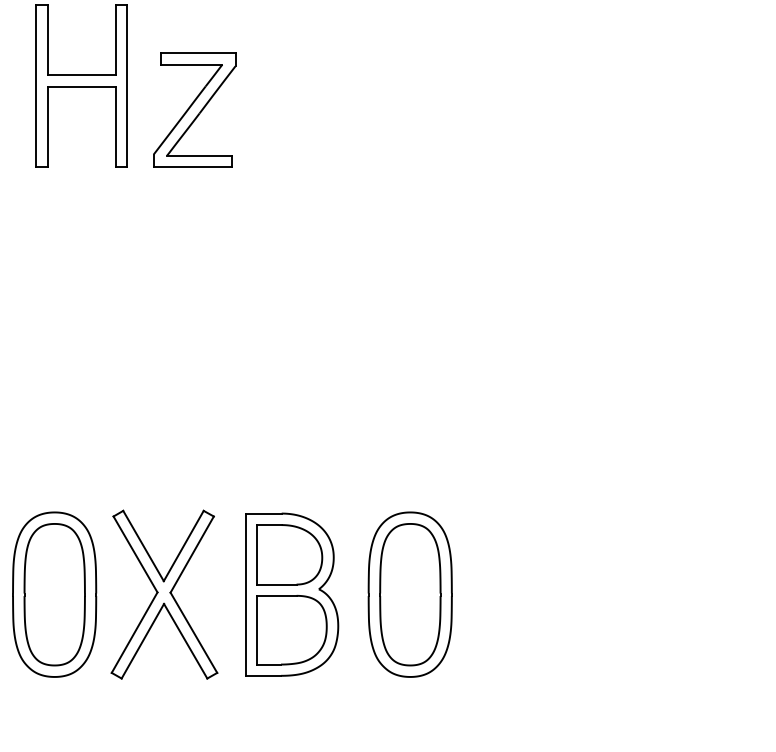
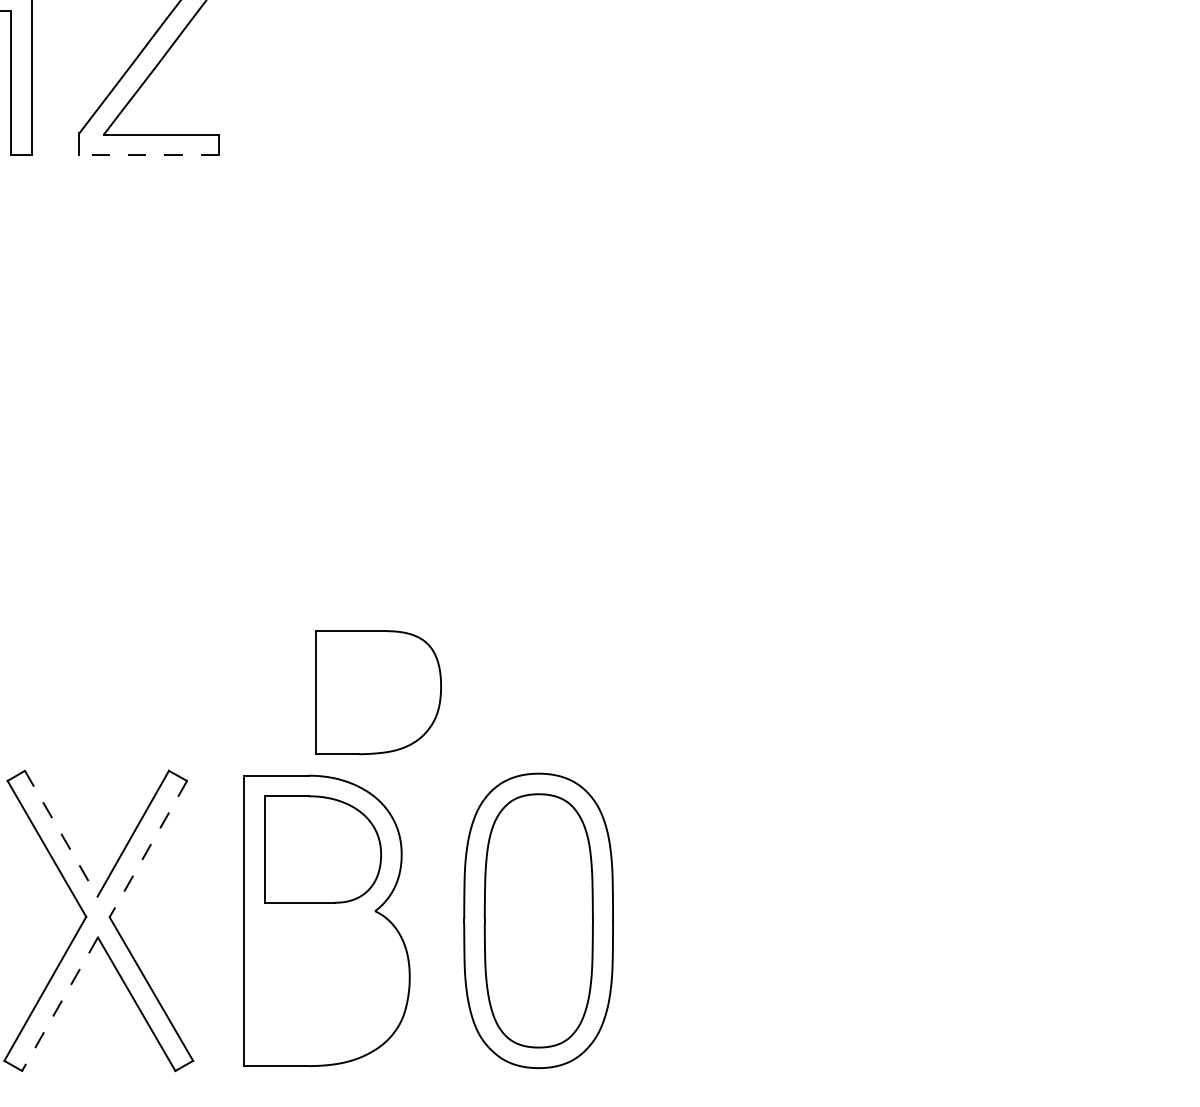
line: (192, 167) -> (148, 156), solid -> dashed
line: (143, 546) -> (61, 834), solid -> dashed
line: (192, 554) -> (148, 848), solid -> dashed
part: (291, 630) -> (377, 693), moved
line: (142, 641) -> (59, 1004), solid -> dashed

